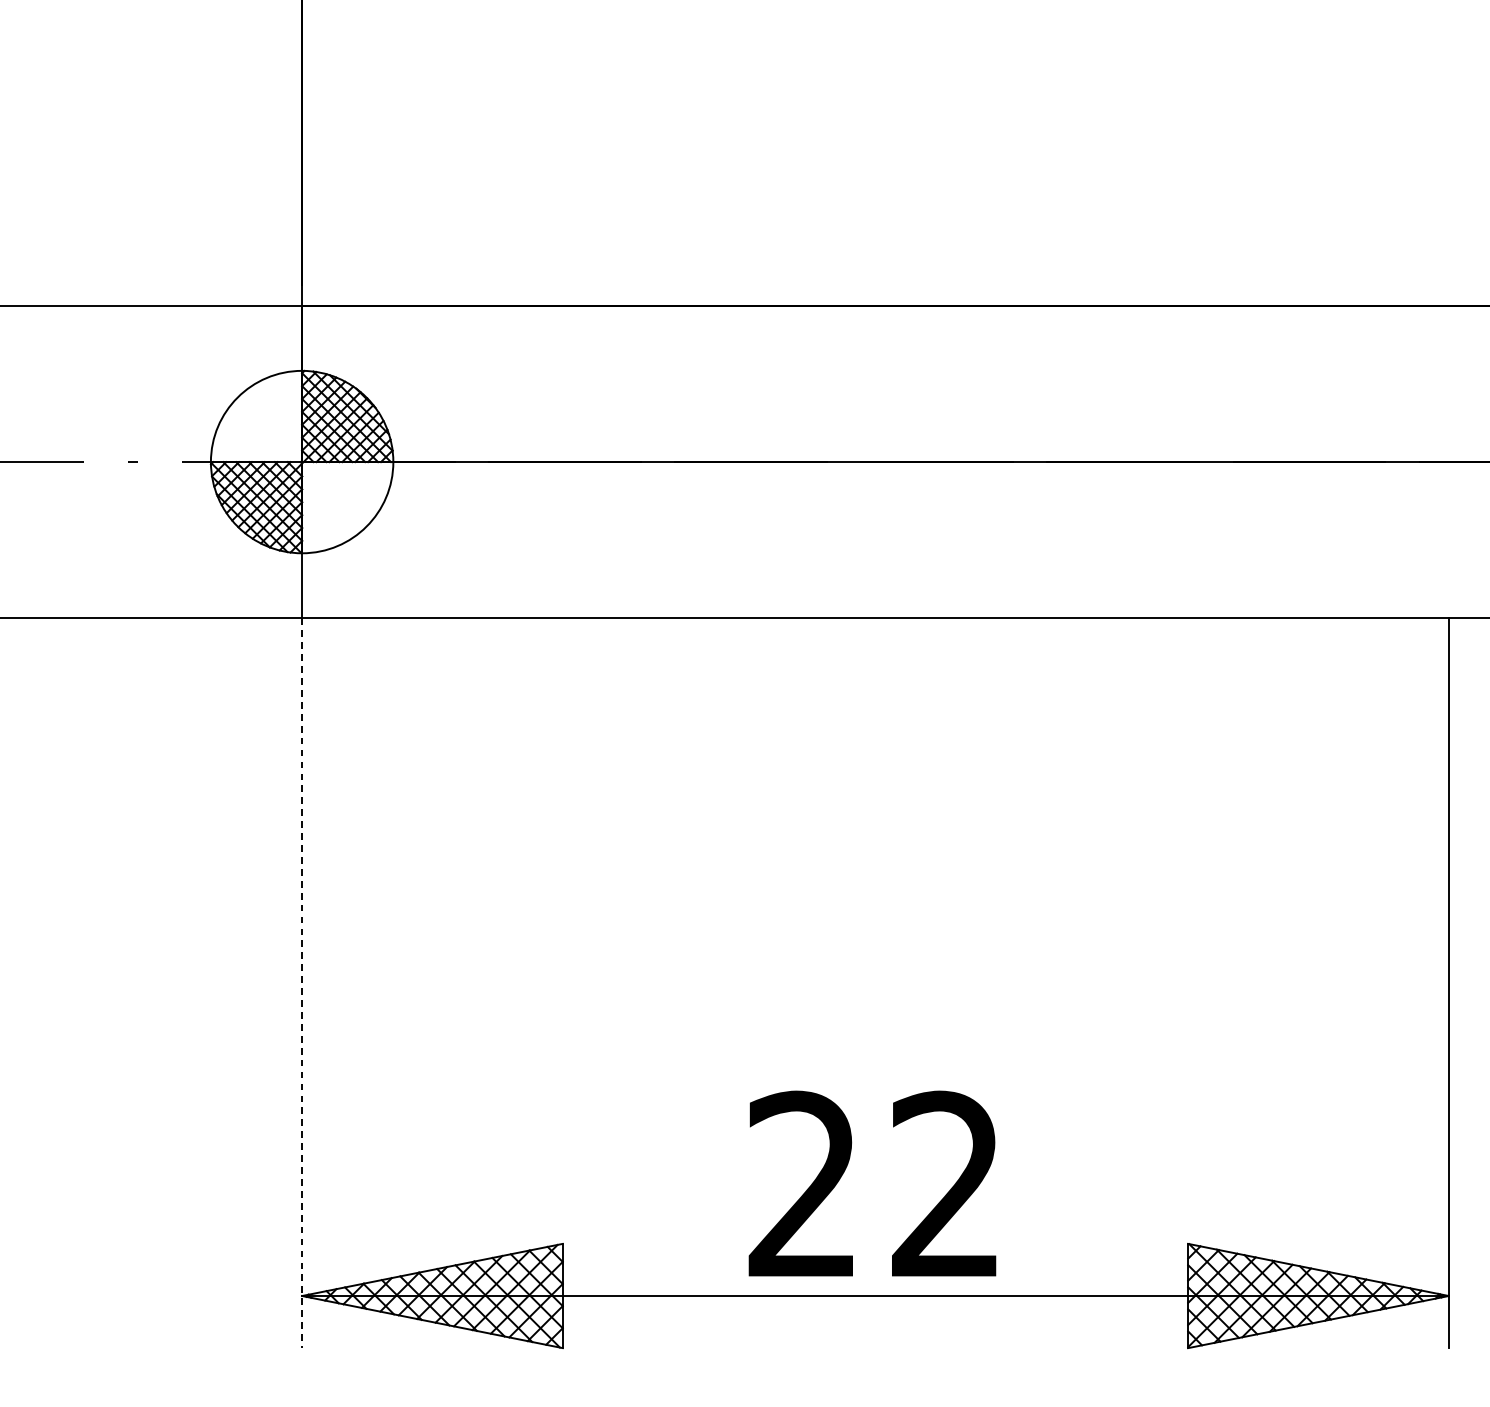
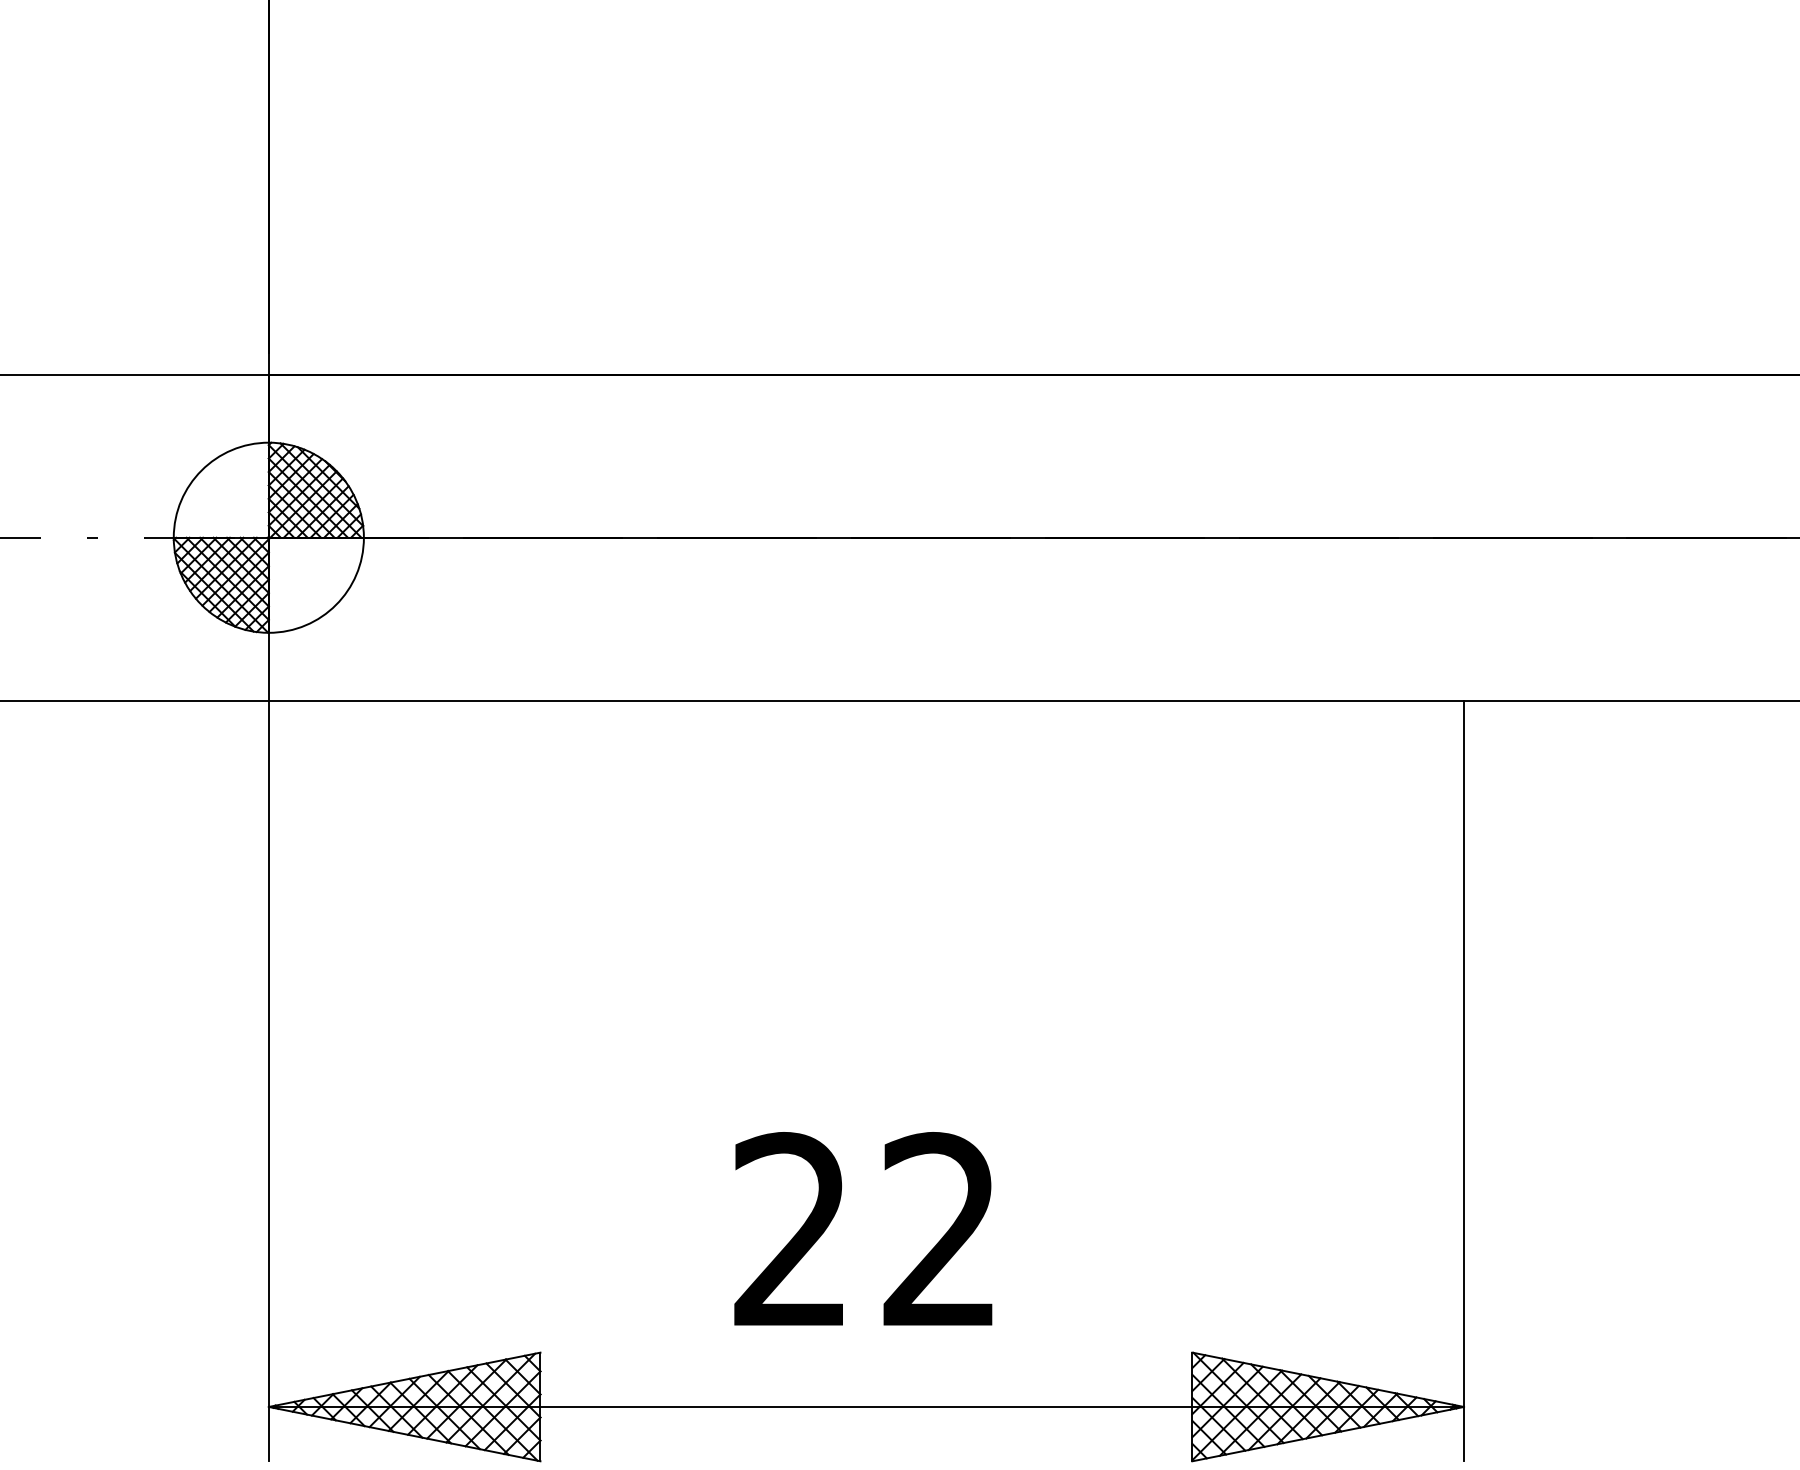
line: (301, 983) -> (268, 1081), dashed -> solid
text: (872, 1183) -> (863, 1228), moved

